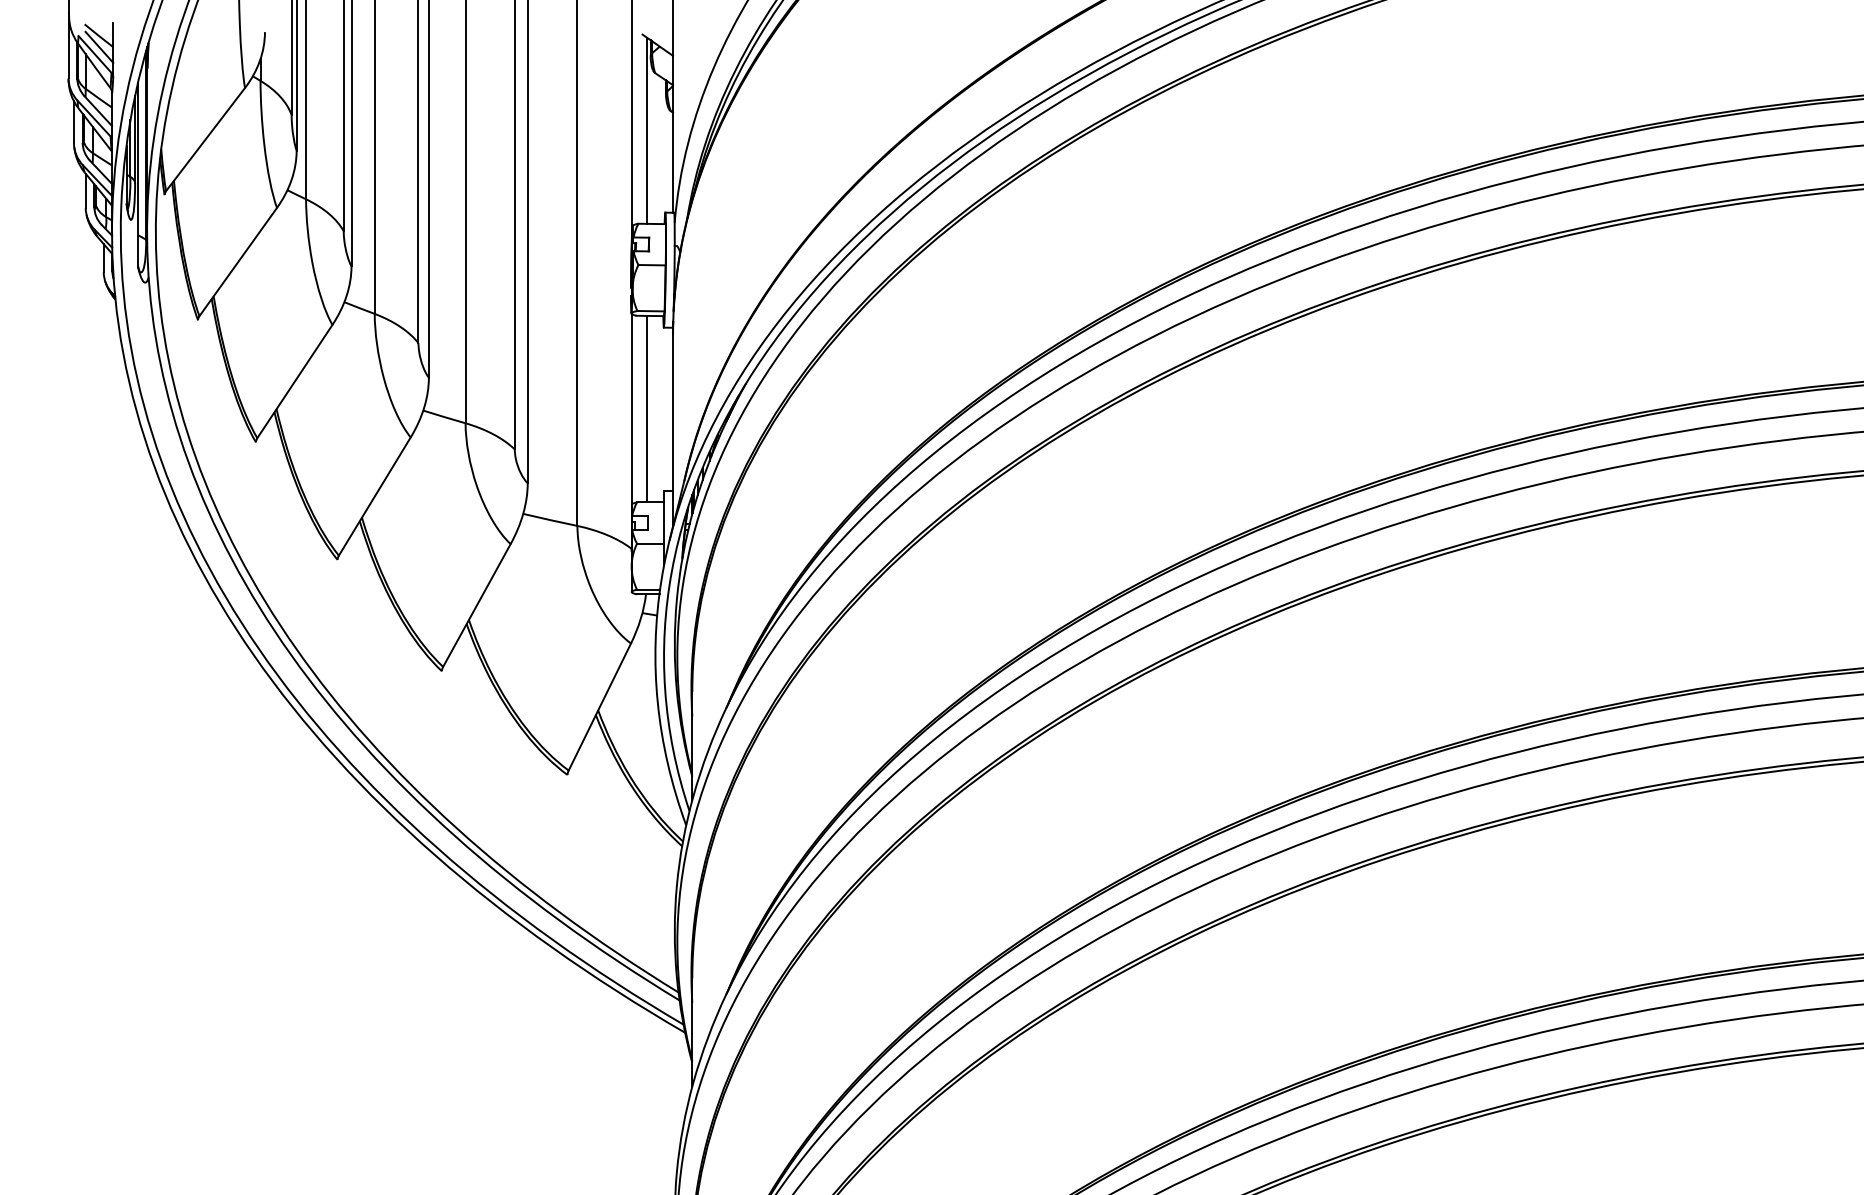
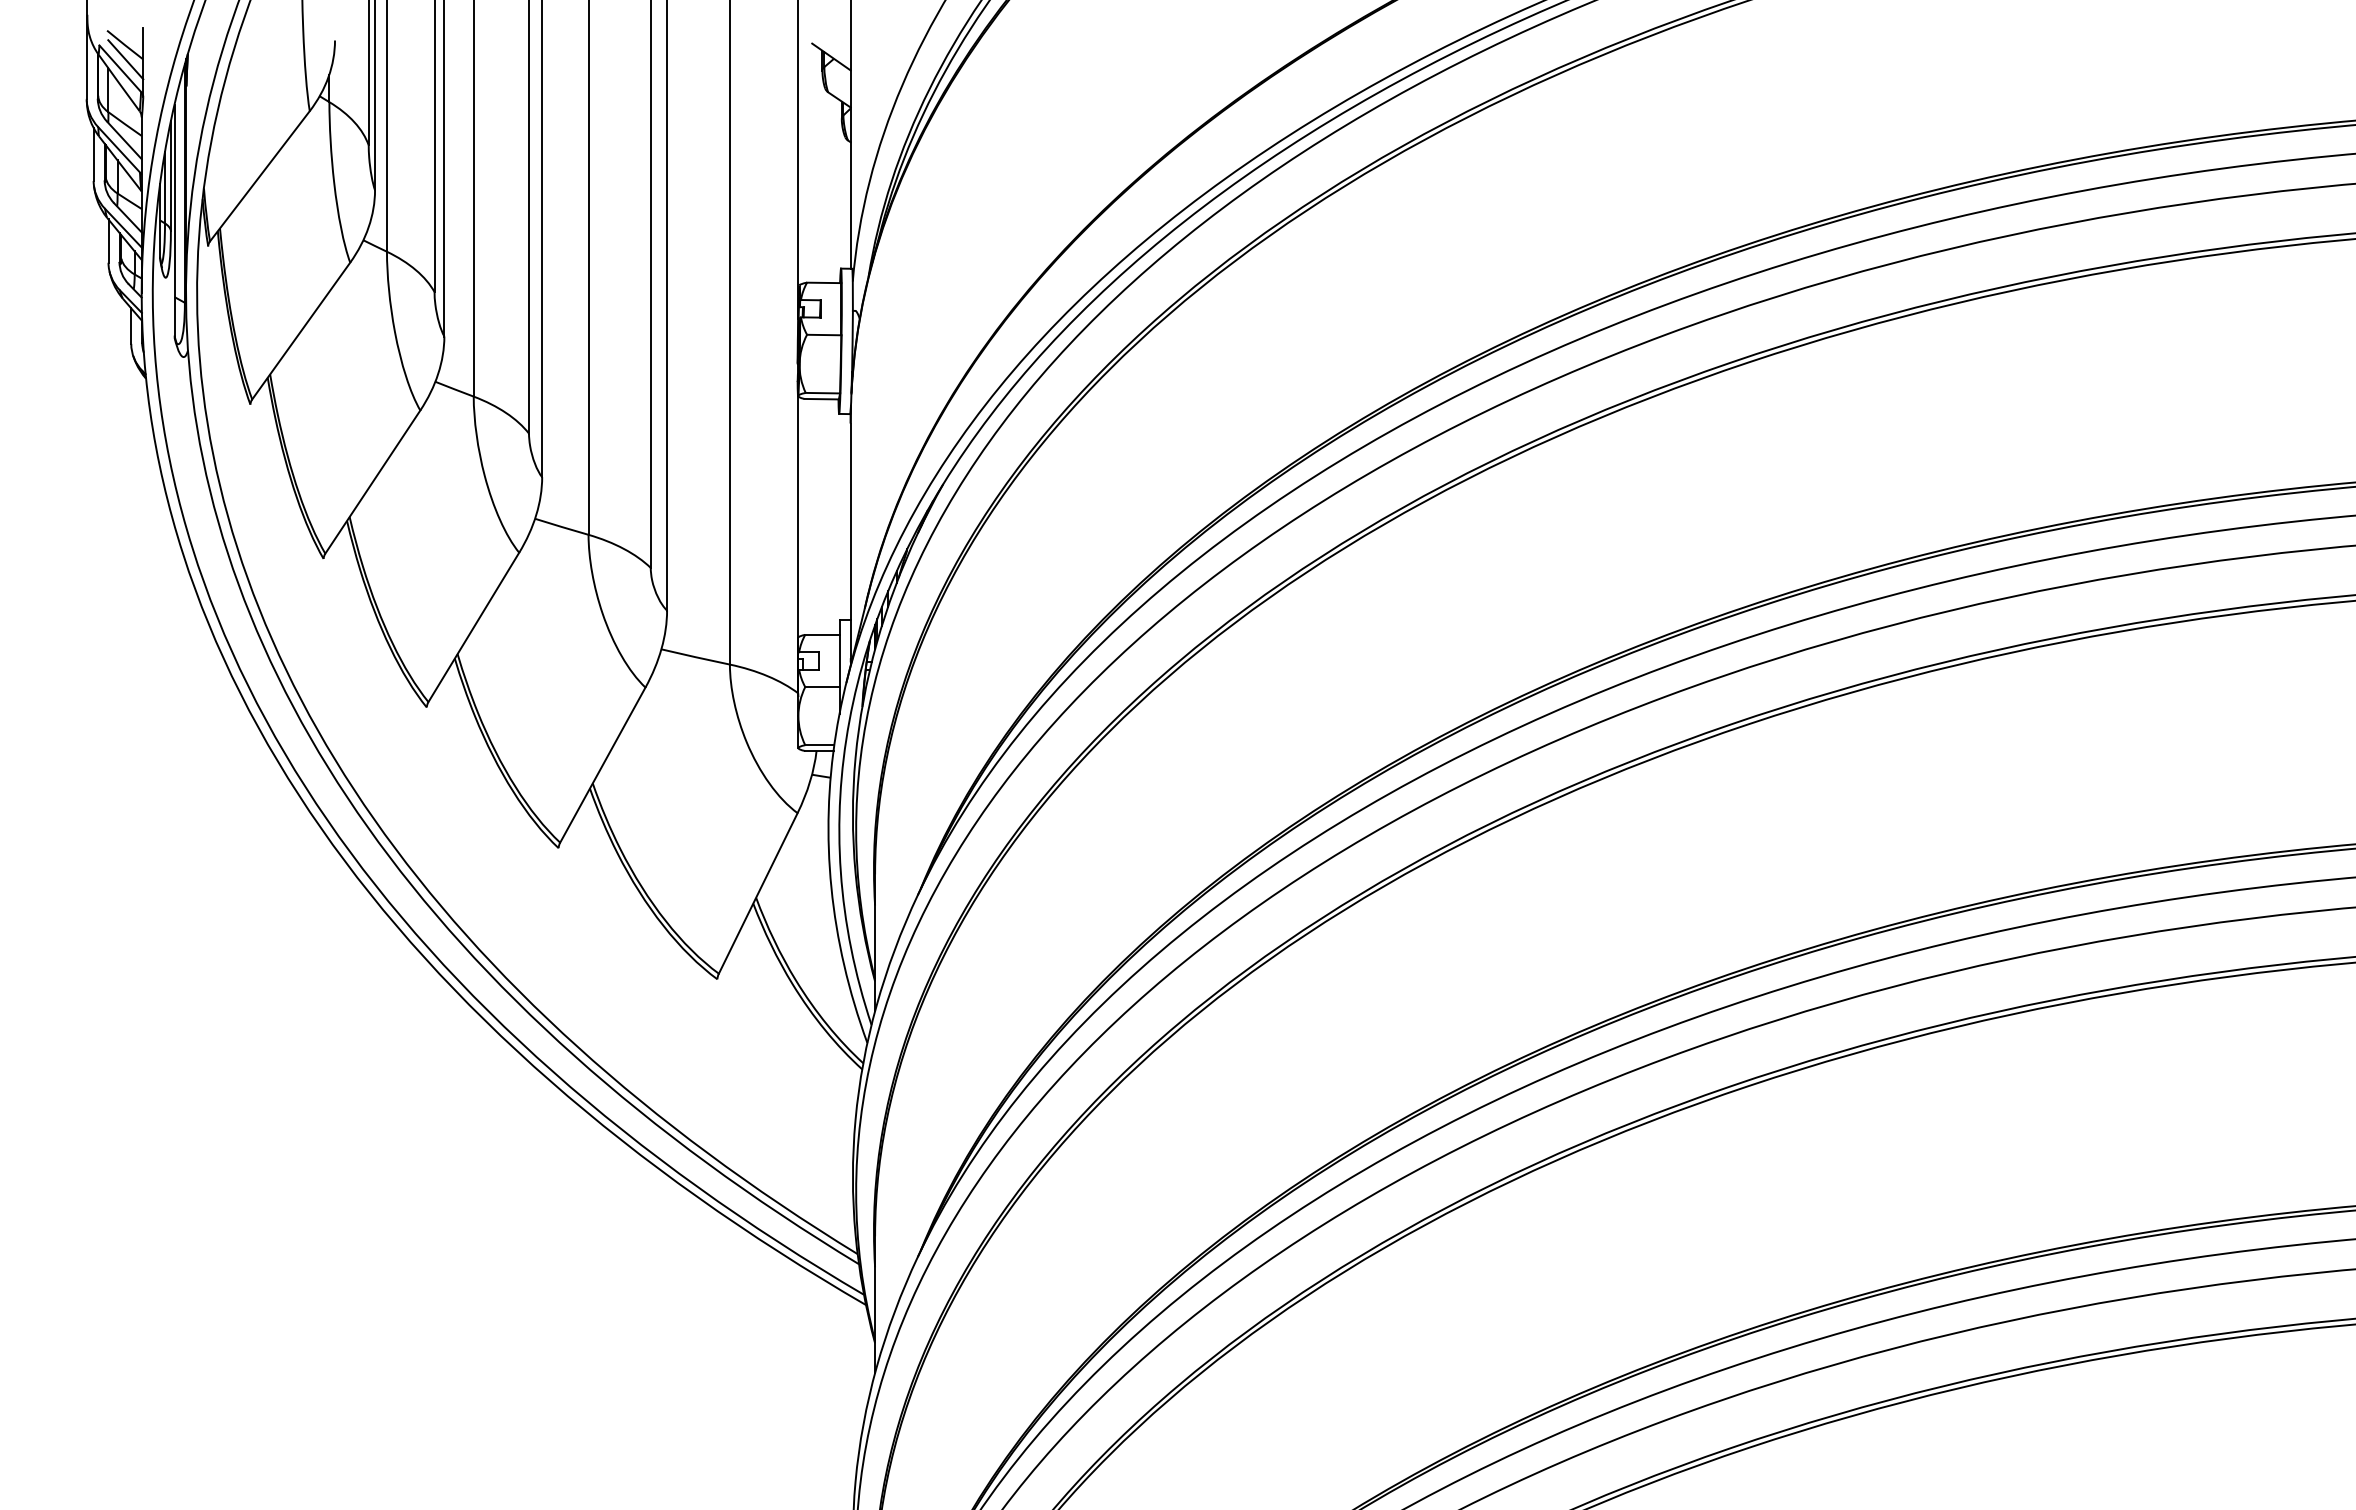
line: (646, 130) -> (817, 164), removed
line: (646, 408) -> (817, 516), removed

